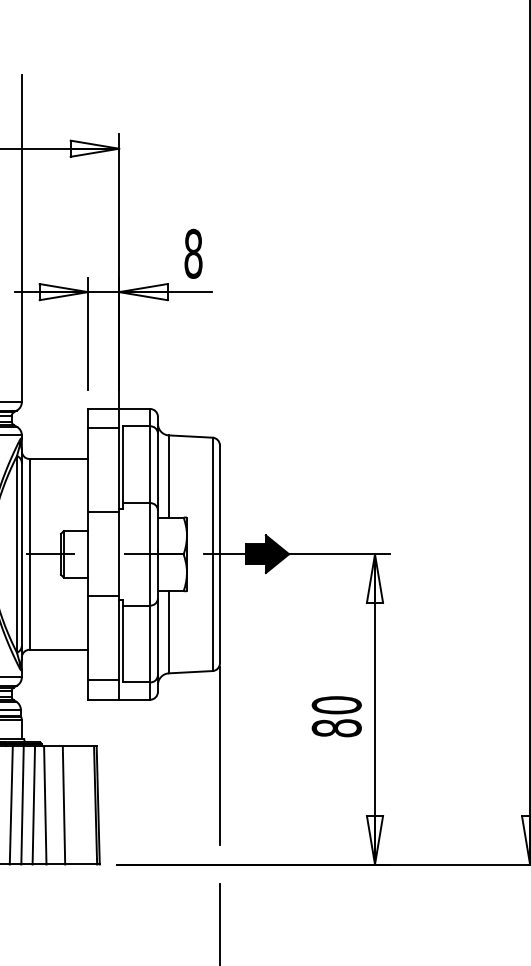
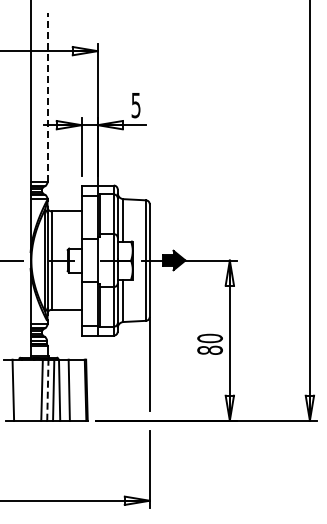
line: (21, 238) -> (47, 97), solid -> dashed
text: (192, 253) -> (135, 105), 8 -> 5
line: (21, 805) -> (47, 390), solid -> dashed

